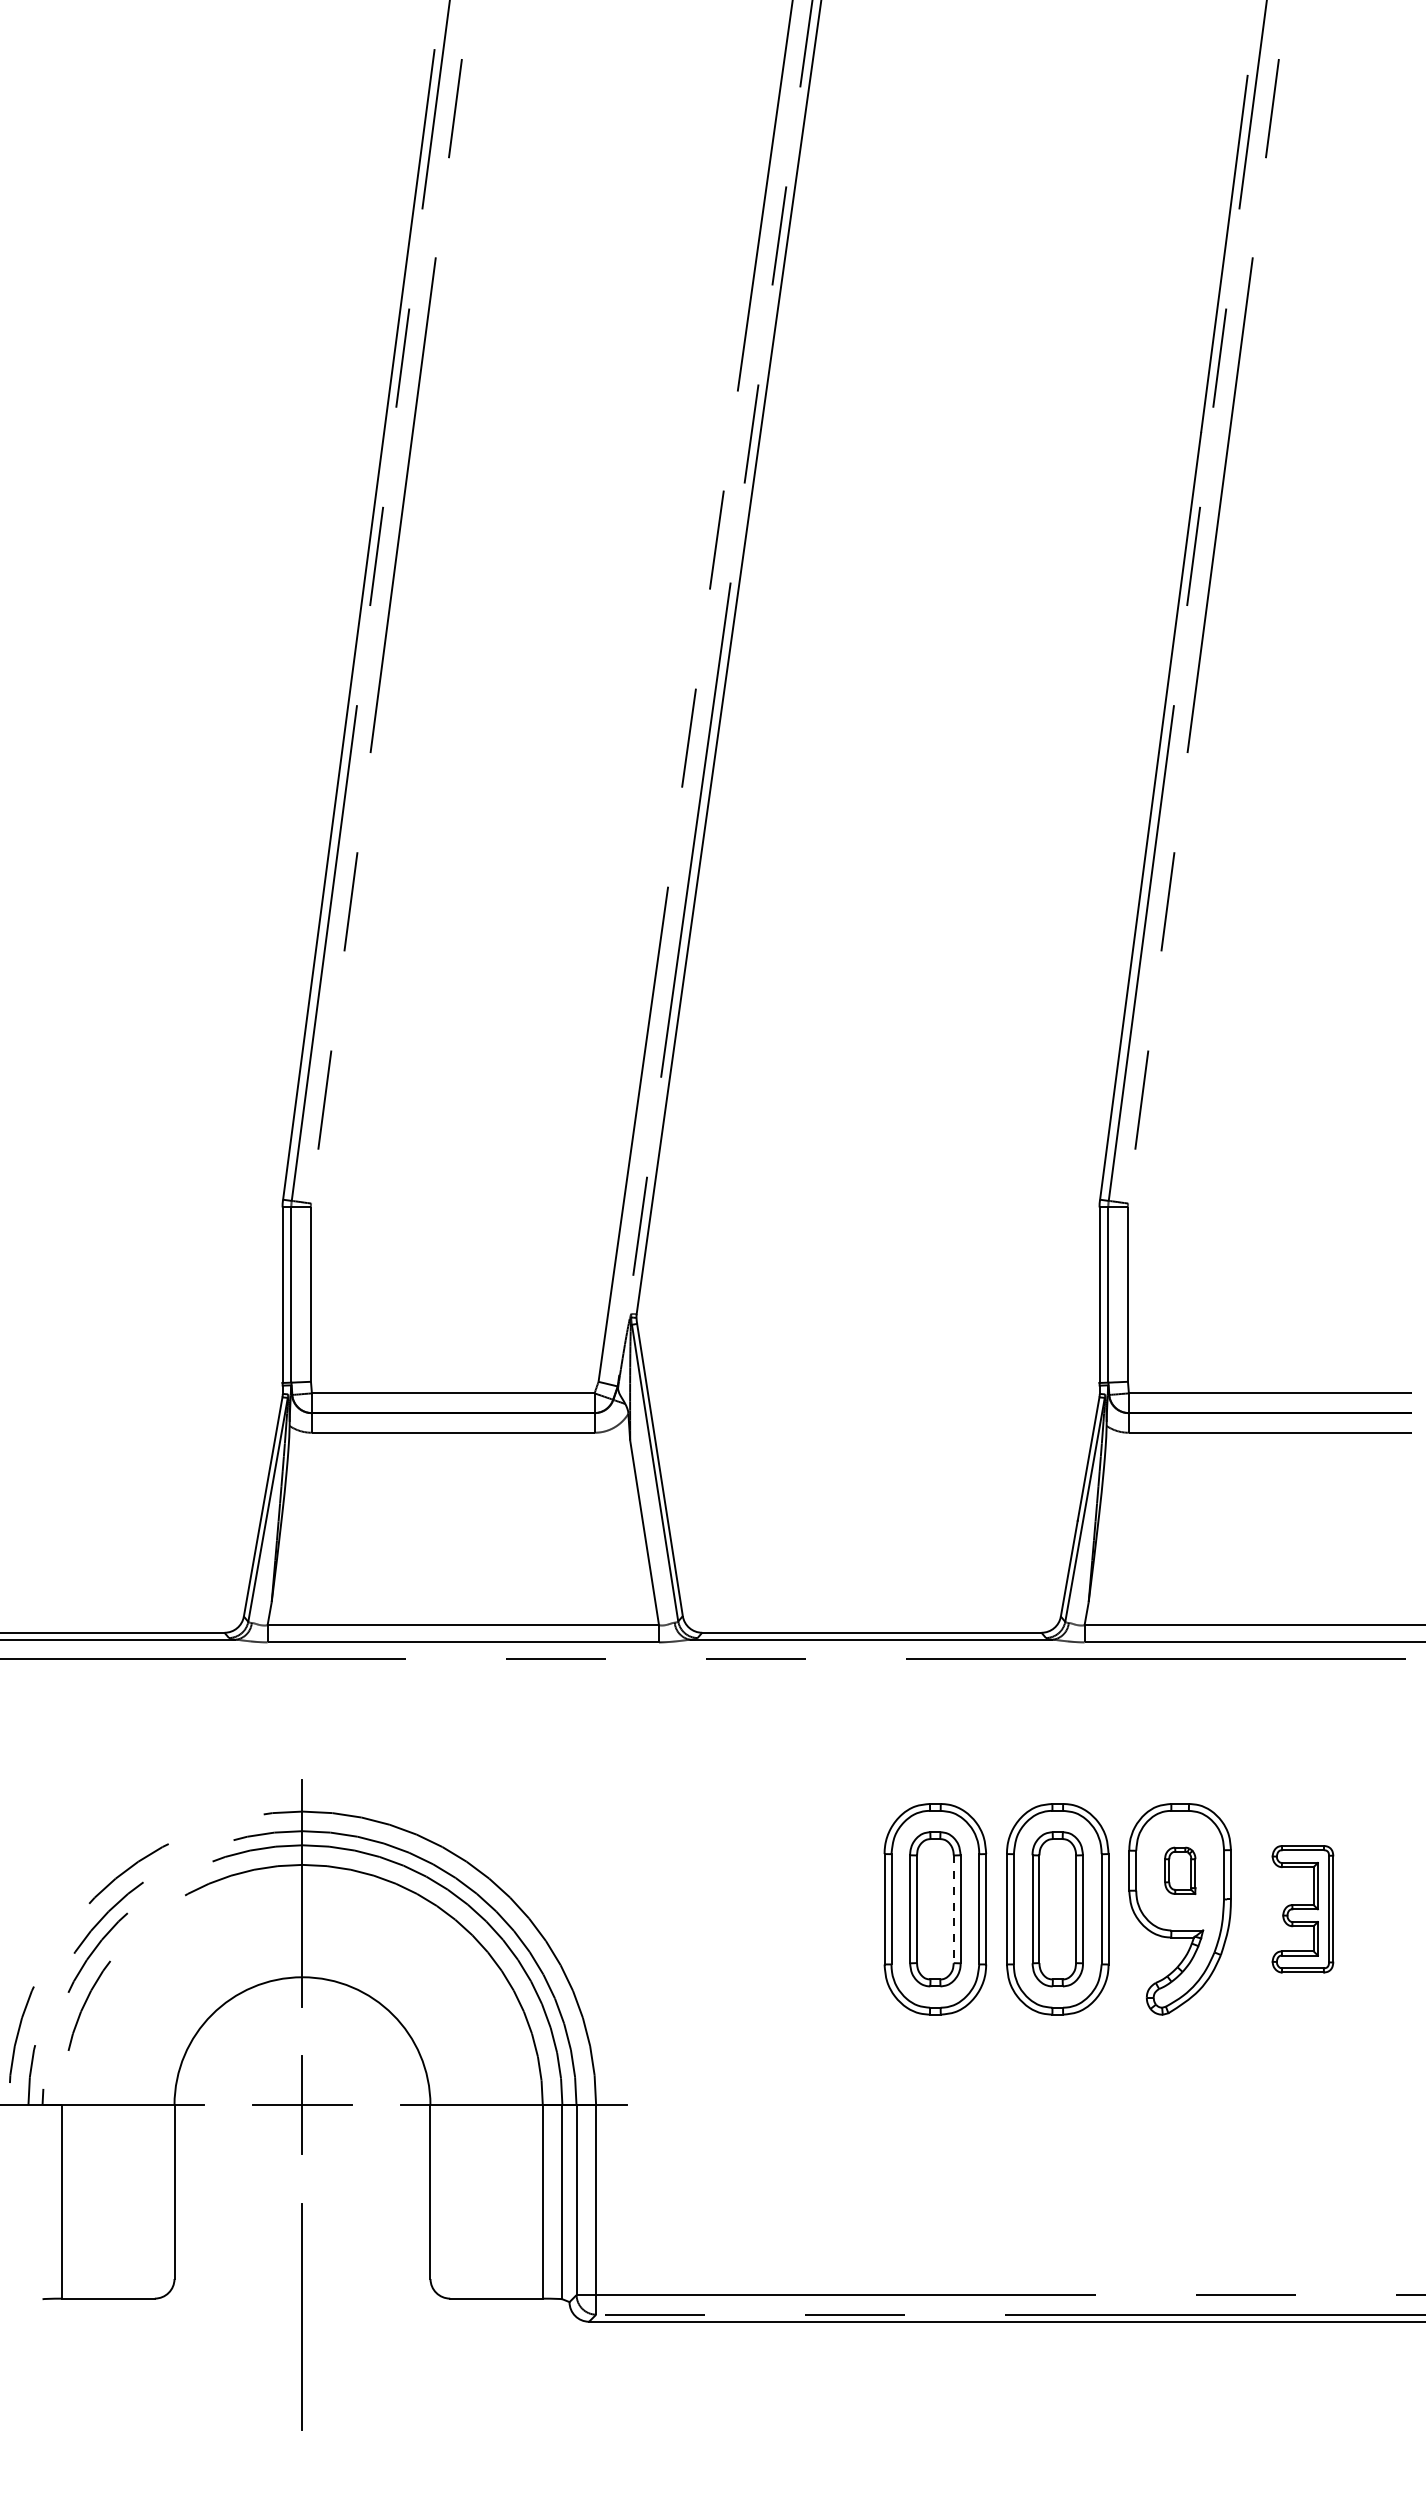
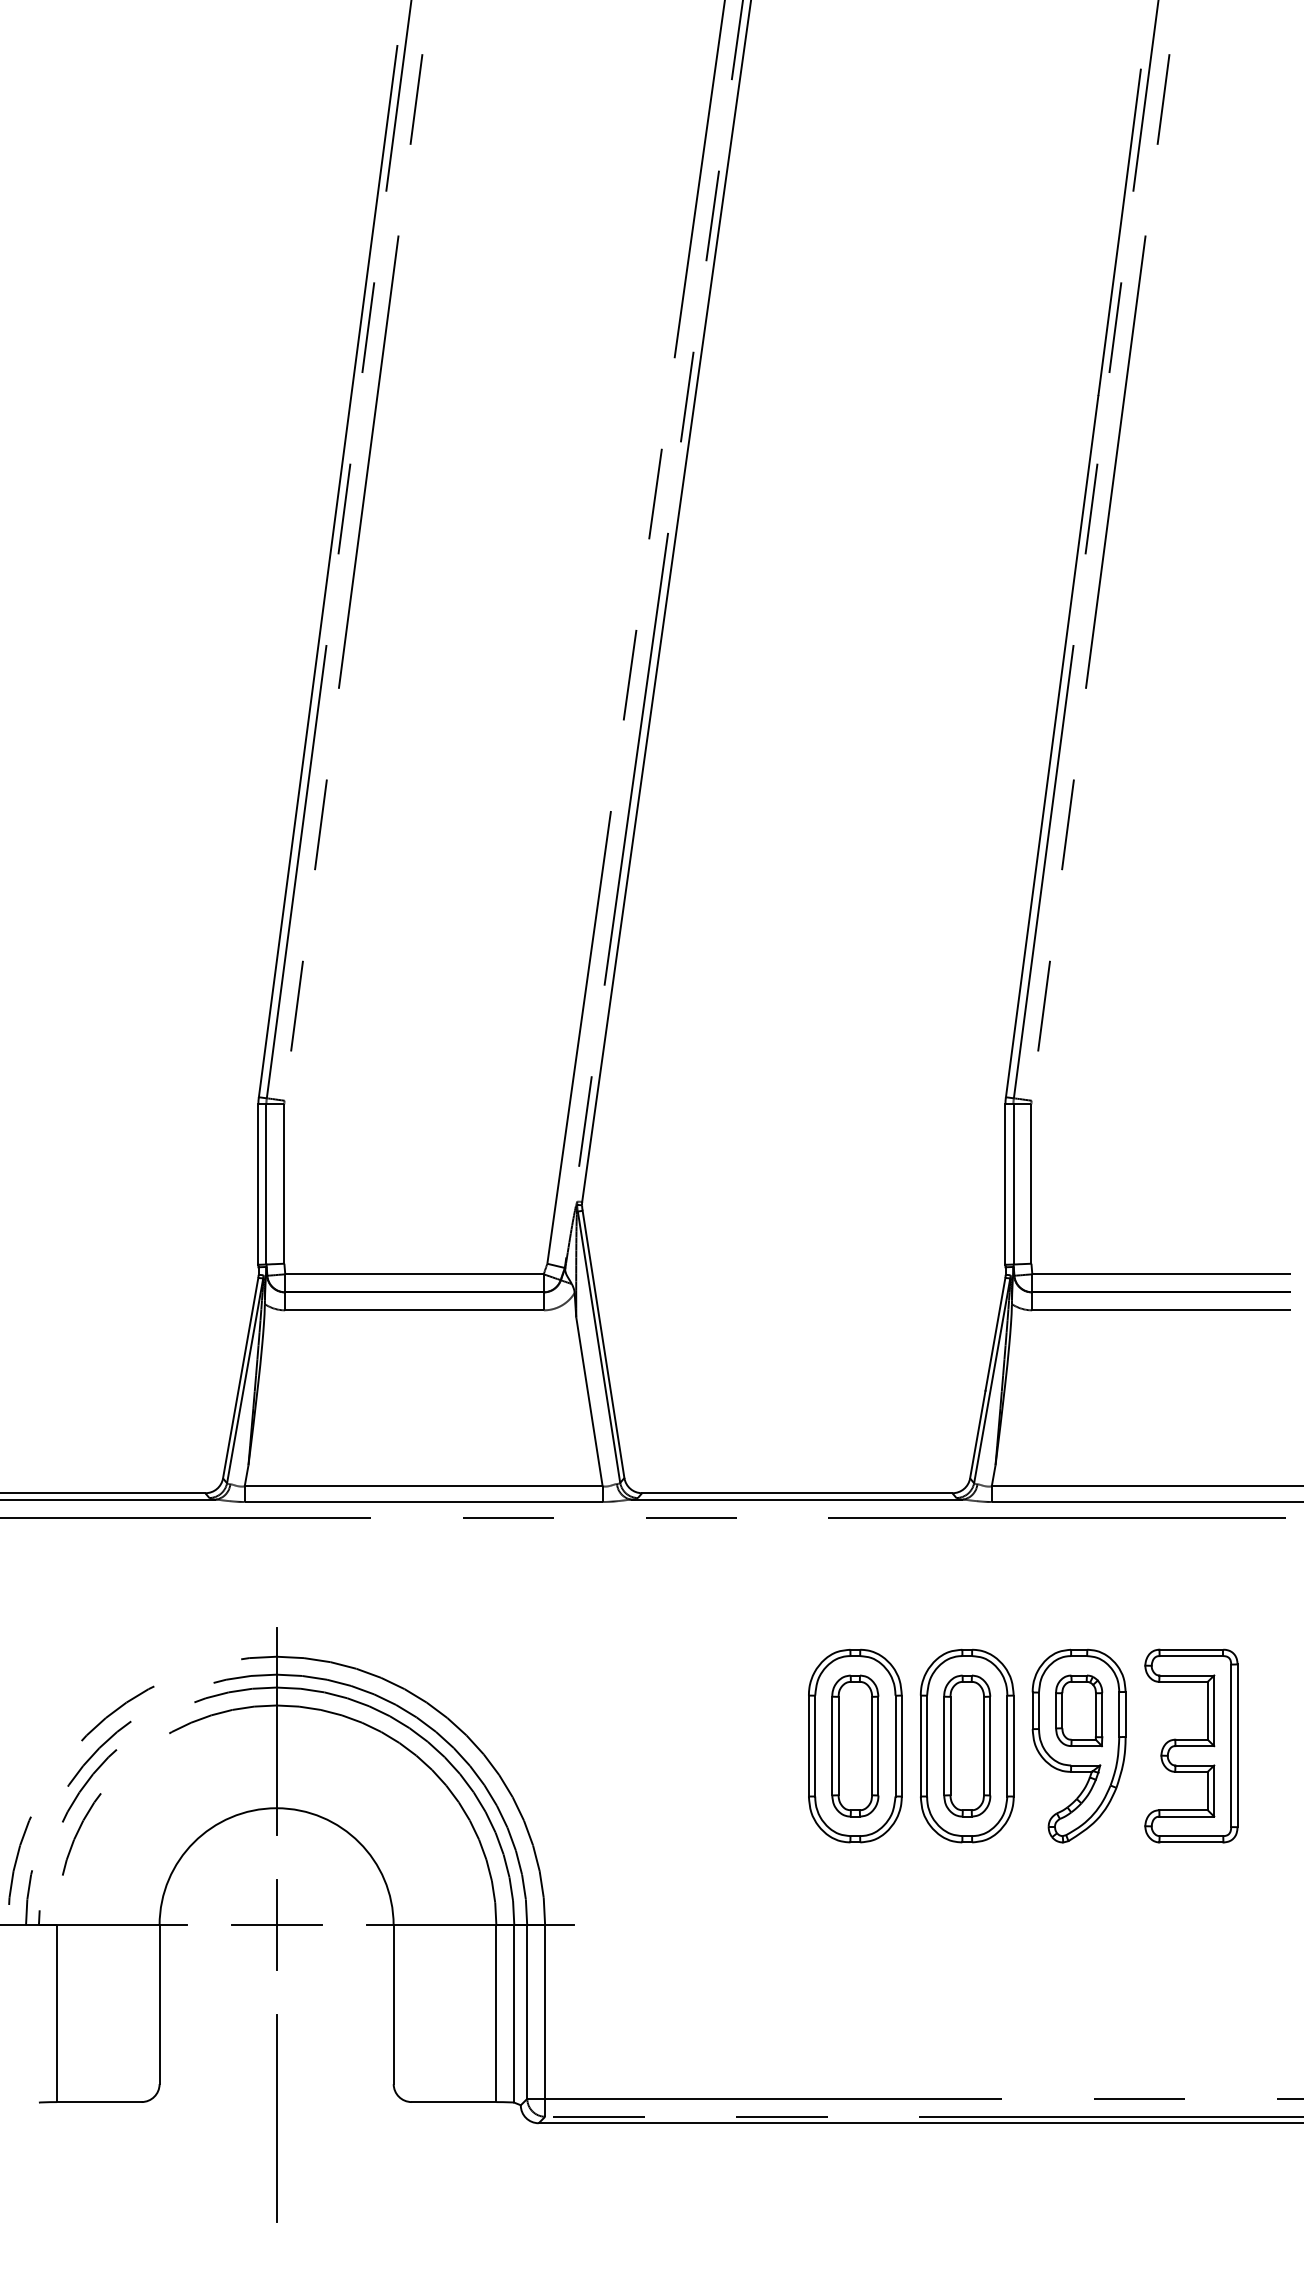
part: (1180, 1870) -> (1079, 1710), size x1.67
part: (1302, 1908) -> (1191, 1745), size x1.67
line: (954, 1909) -> (872, 1746), dashed -> solid

